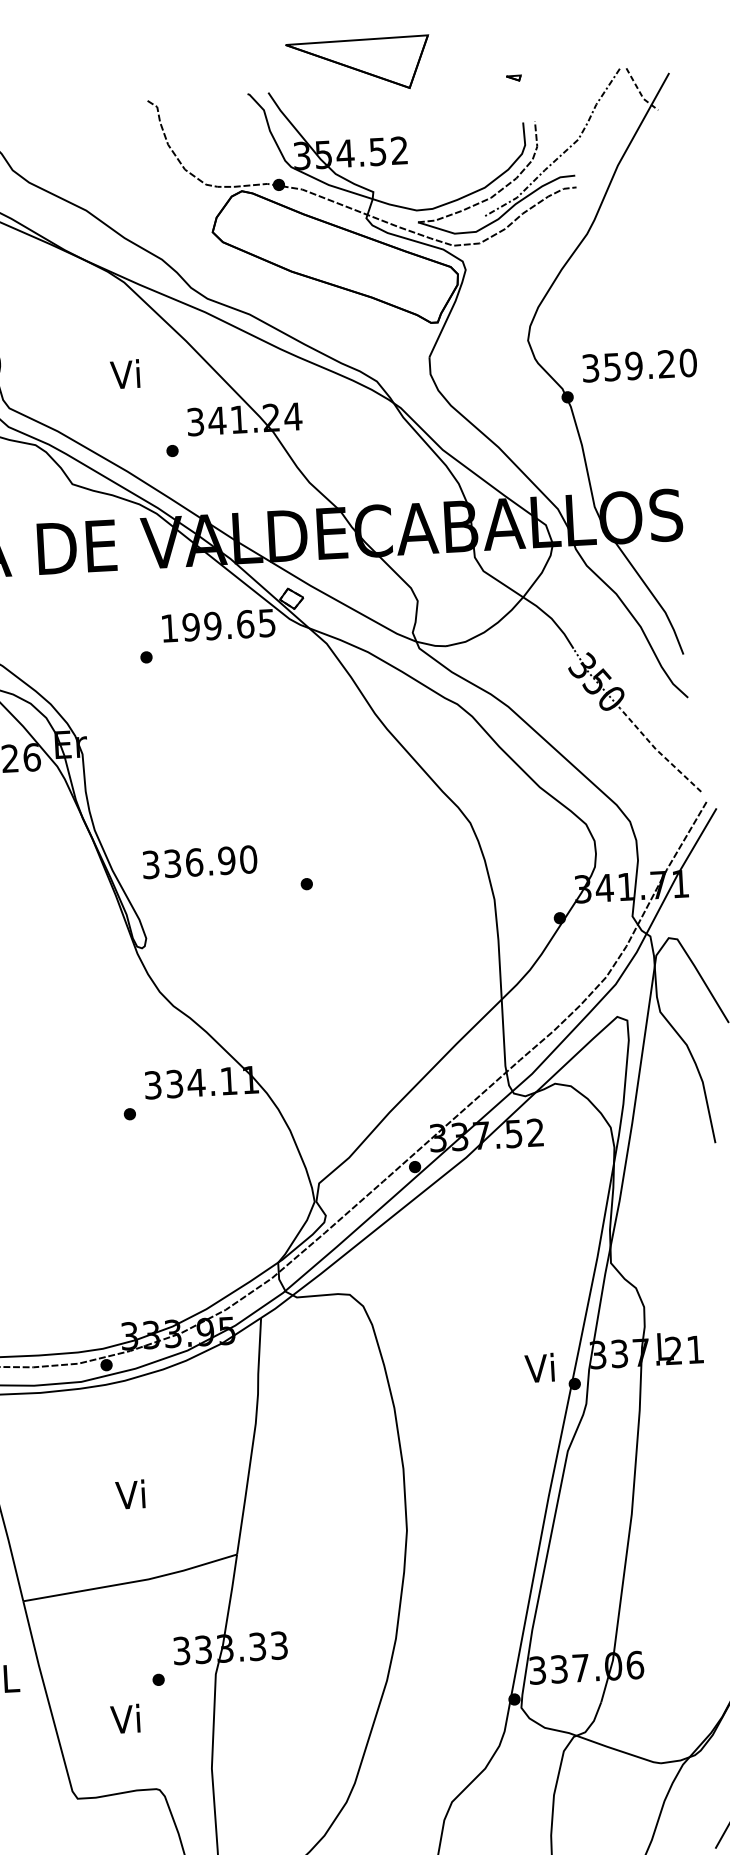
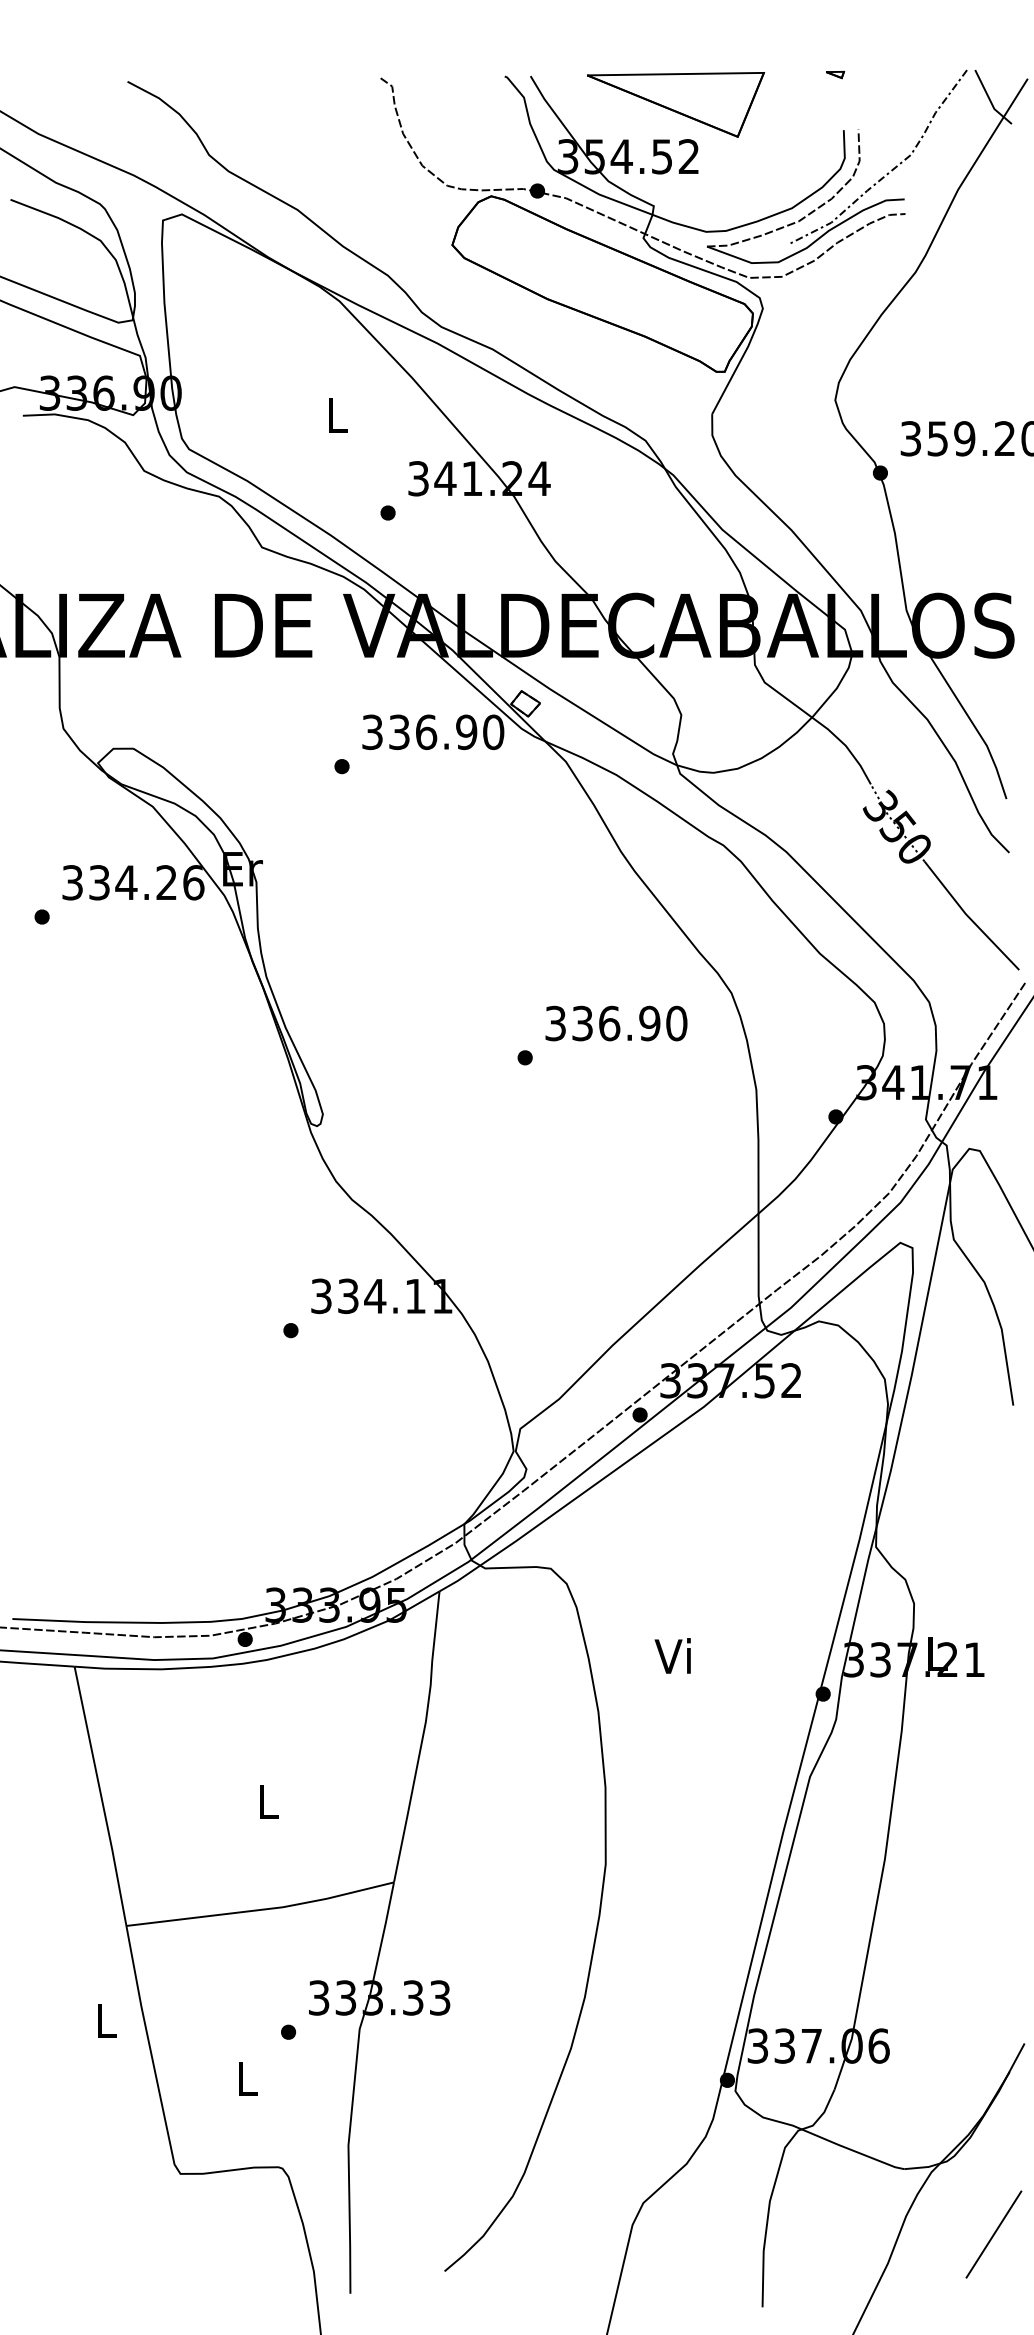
part: (358, 64) -> (676, 104), moved
line: (640, 93) -> (990, 101), dashed -> solid
text: (125, 373) -> (334, 414), Vi -> L
text: (218, 625) -> (433, 732), 199.65 -> 336.90
line: (658, 751) -> (969, 917), dashed -> solid
text: (200, 862) -> (616, 1023), moved
text: (539, 1367) -> (672, 1655), moved
text: (129, 1494) -> (265, 1800), Vi -> L
text: (125, 1719) -> (244, 2078), Vi -> L

